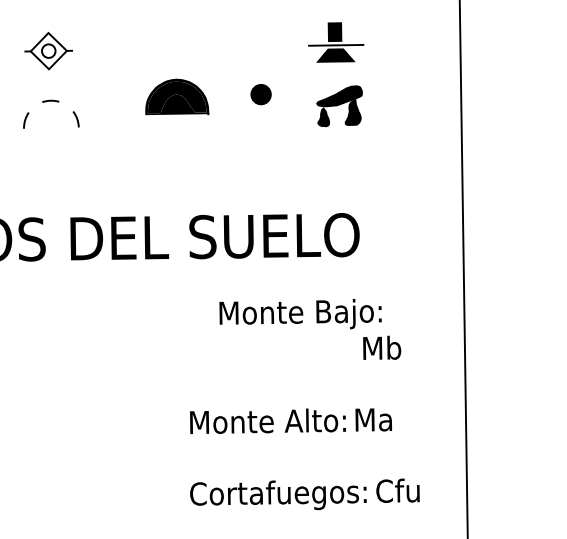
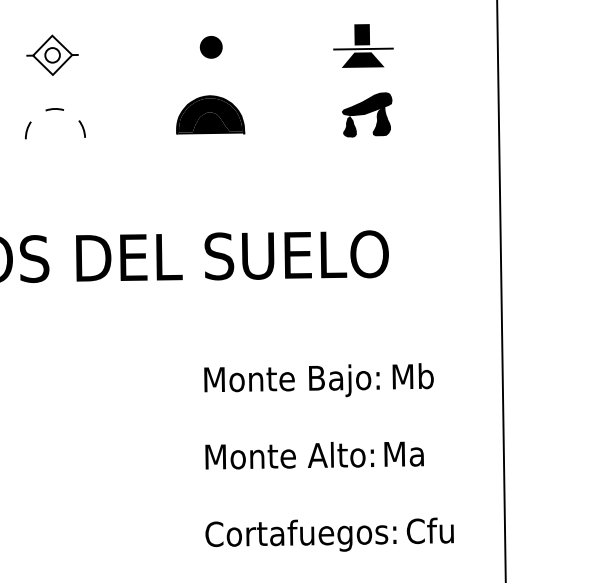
part: (260, 94) -> (210, 47), moved
part: (177, 96) -> (210, 114), moved
text: (300, 313) -> (291, 380), moved

